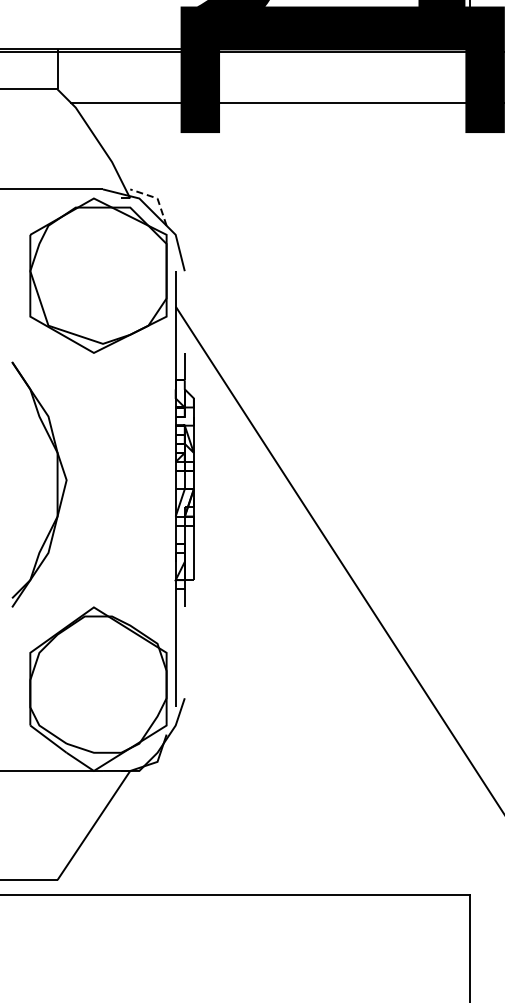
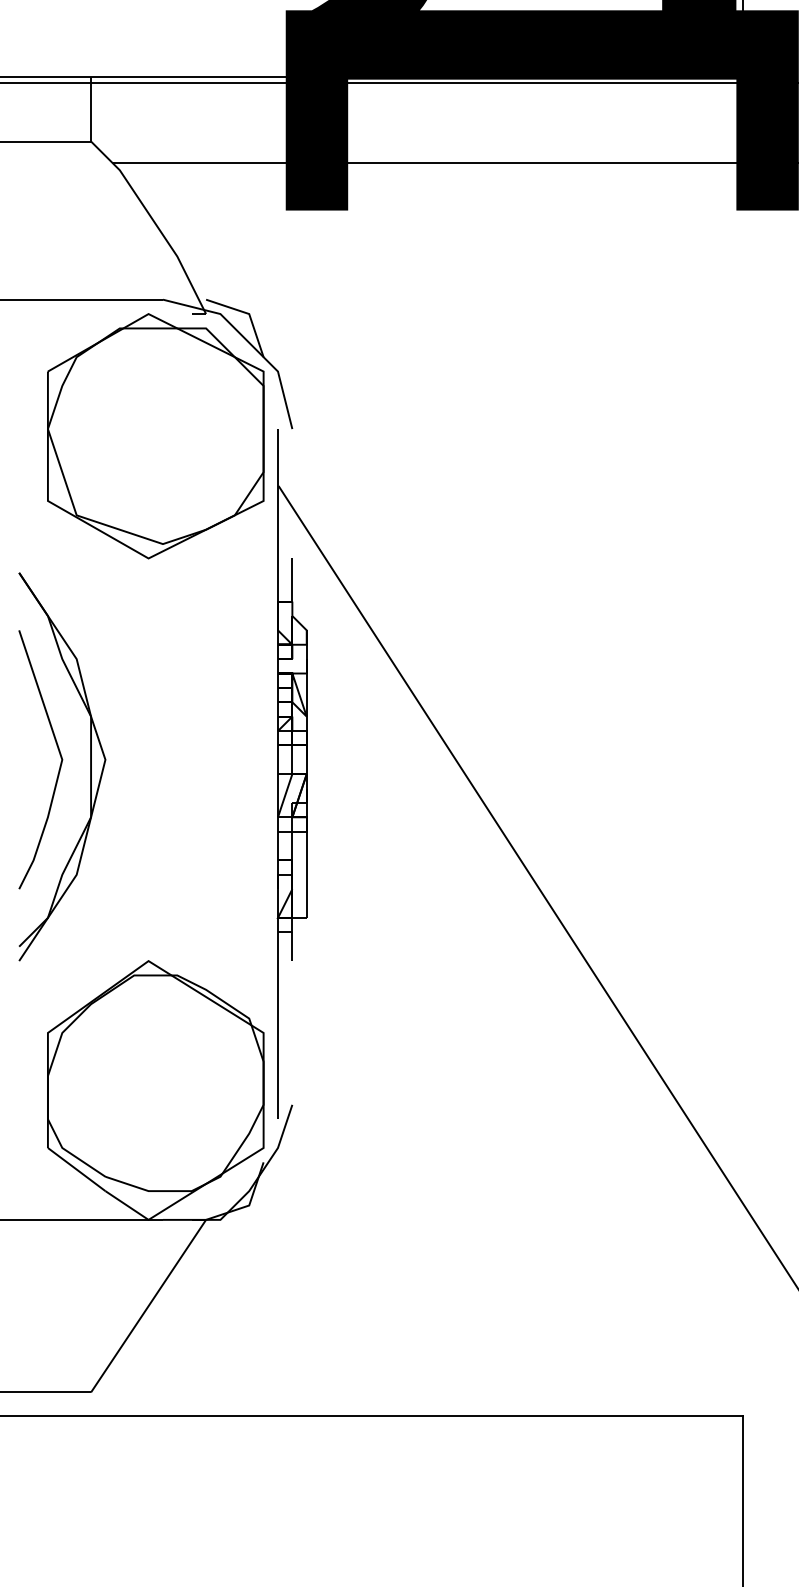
line: (157, 198) -> (249, 314), dashed -> solid
curve: (36, 475) -> (57, 752), added

